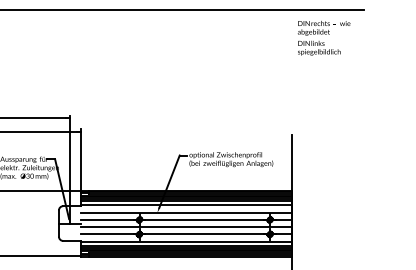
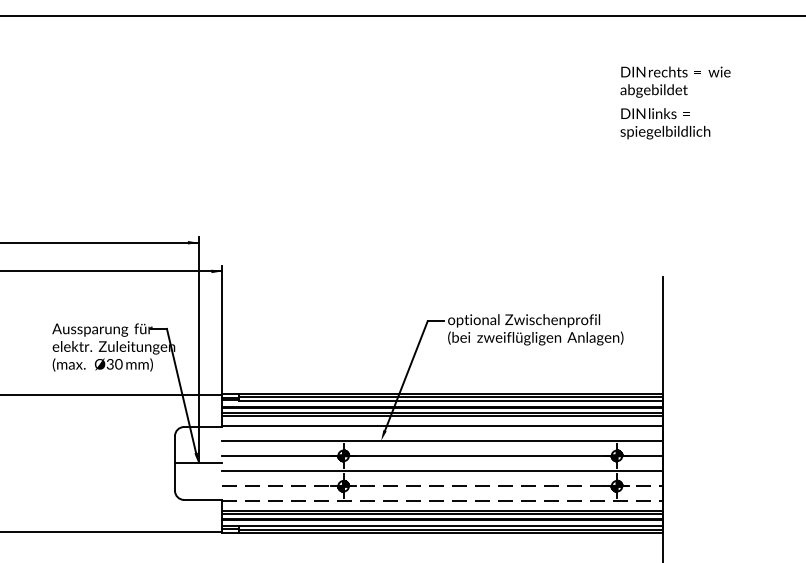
text: (323, 38) -> (674, 103), moved
line: (187, 234) -> (444, 486), solid -> dashed
line: (187, 241) -> (444, 501), solid -> dashed

